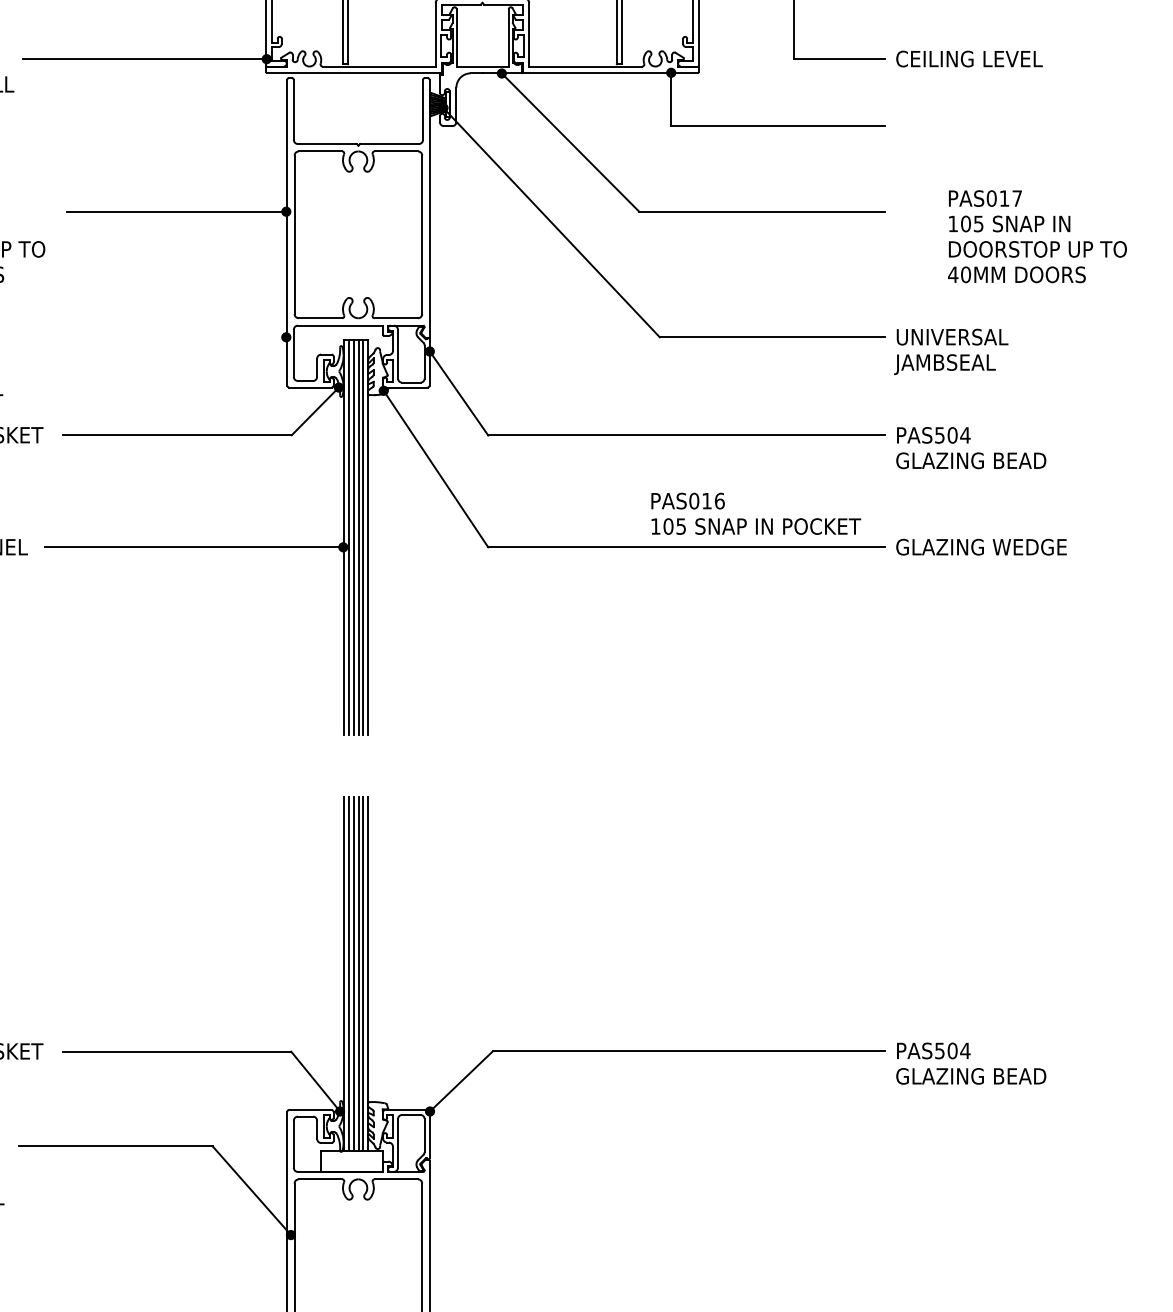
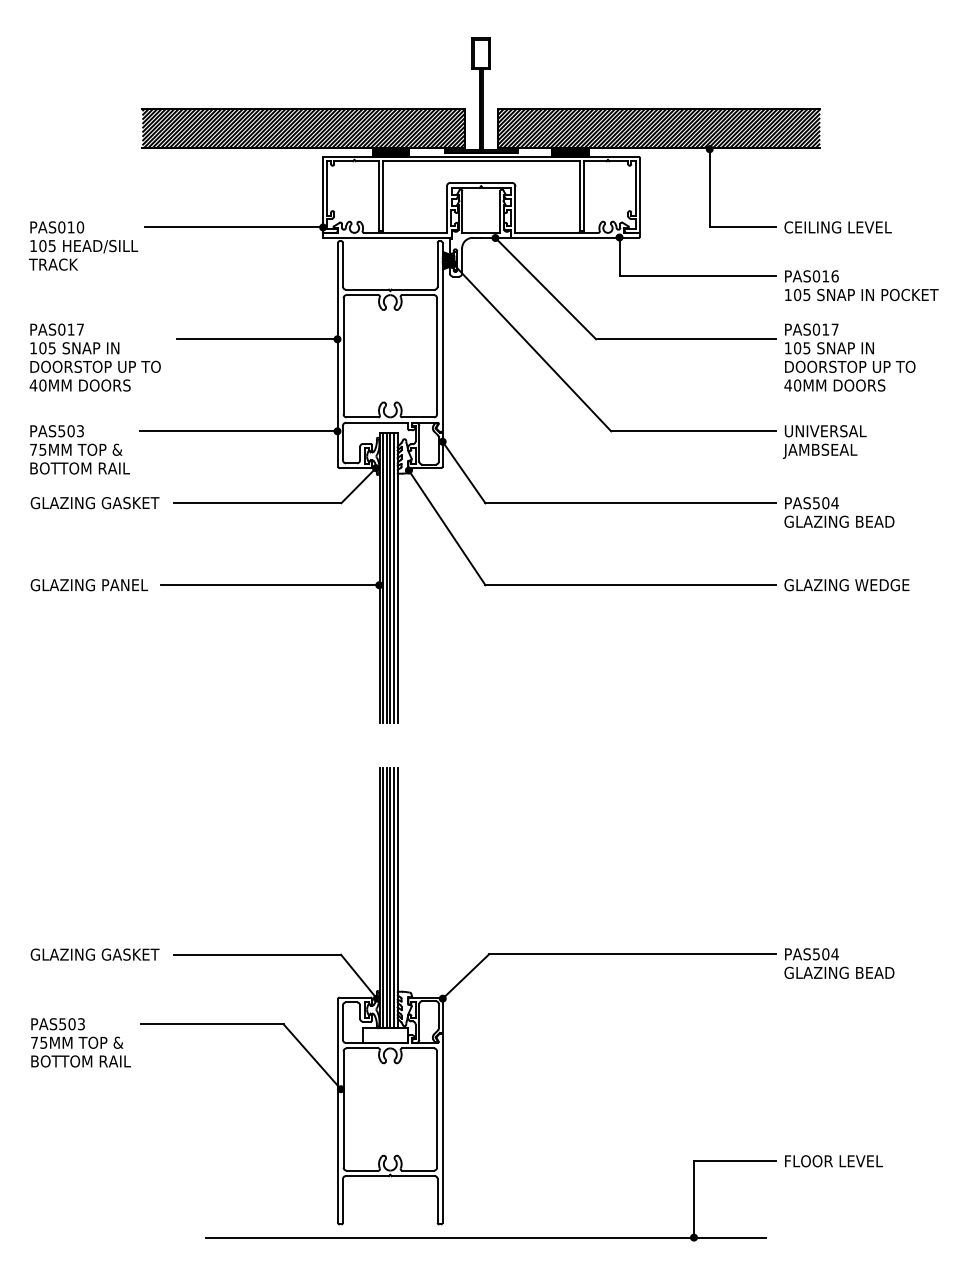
text: (1036, 236) -> (849, 357), moved
line: (151, 337) -> (238, 431), added
text: (755, 513) -> (861, 285), moved

